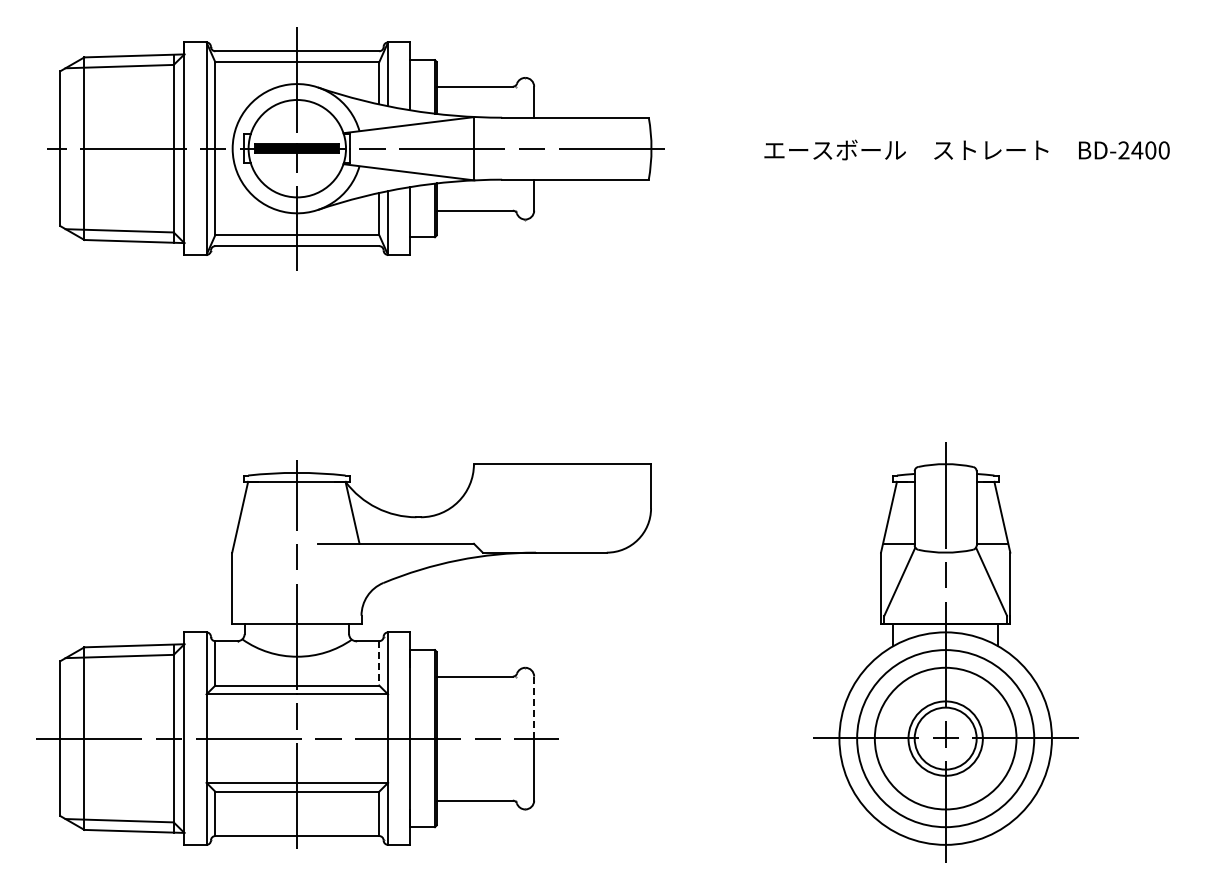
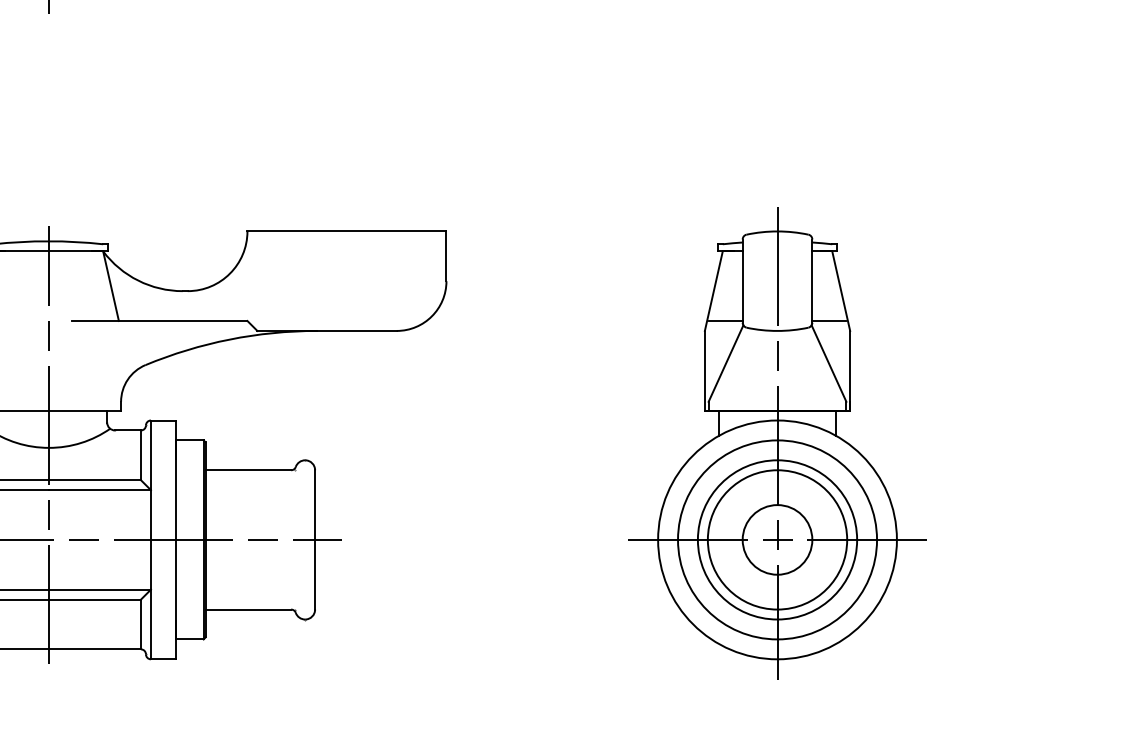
line: (379, 663) -> (141, 455), dashed -> solid
line: (534, 707) -> (315, 504), dashed -> solid
circle: (945, 738) -> (777, 539), size x1.67

